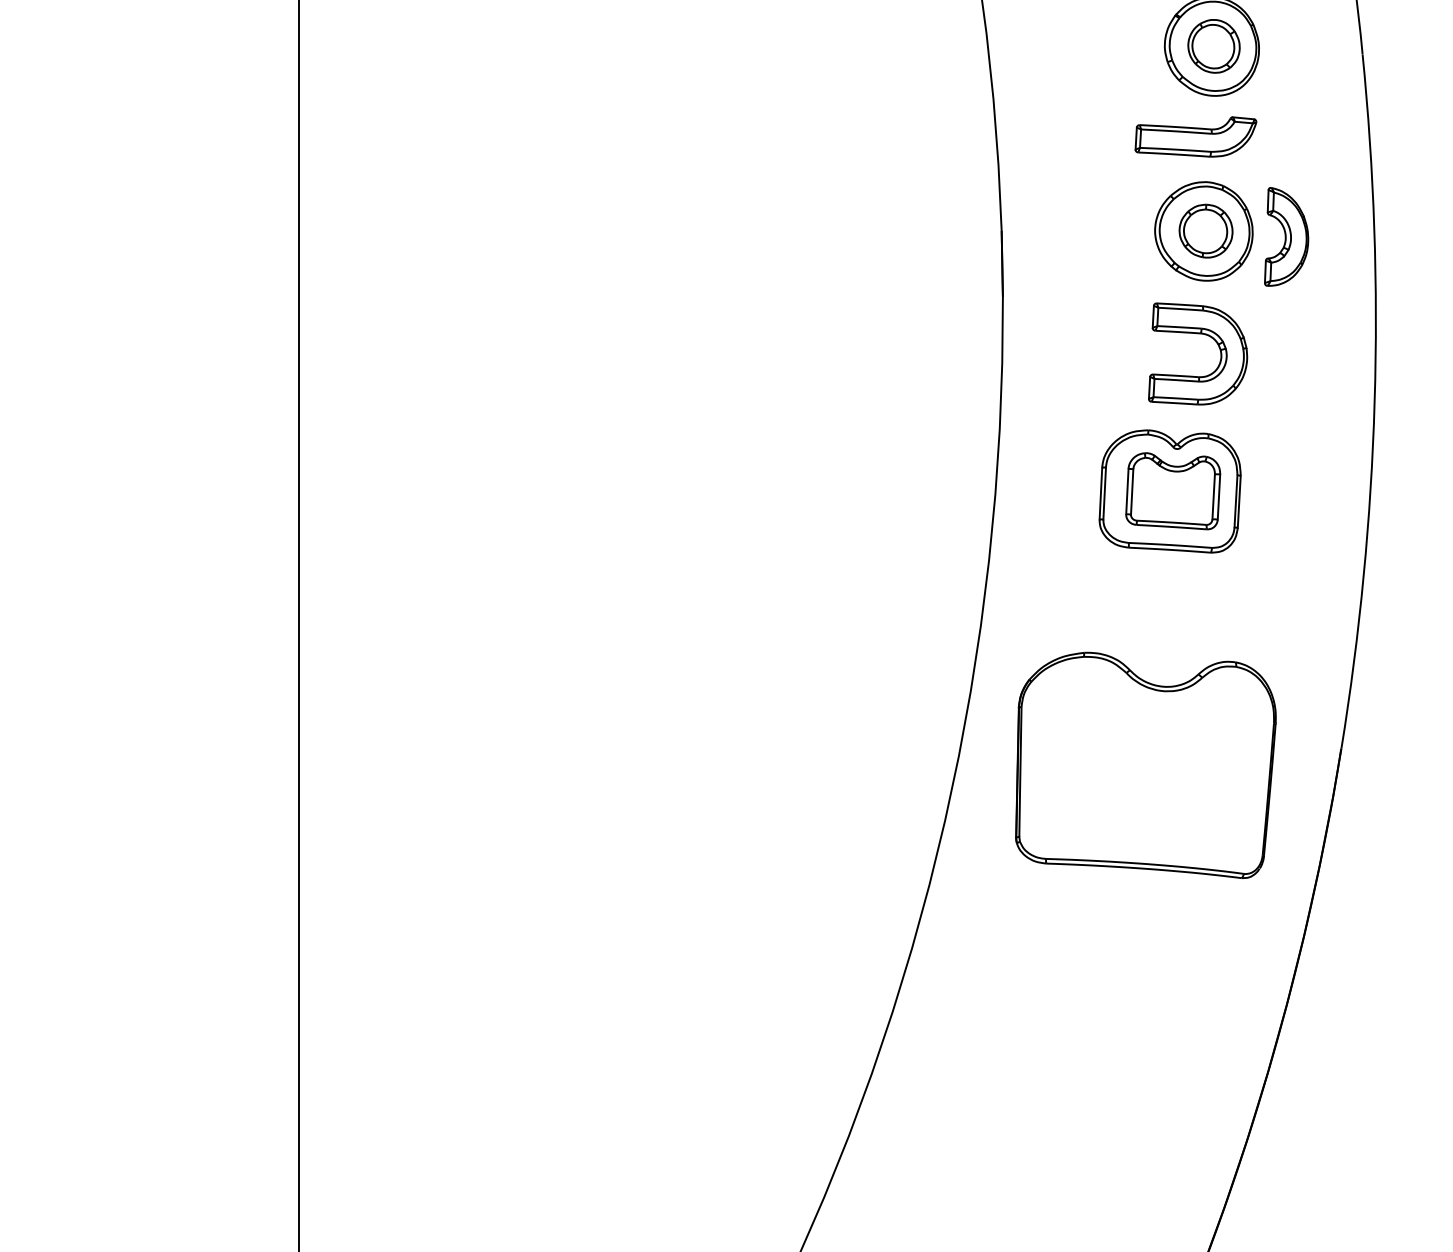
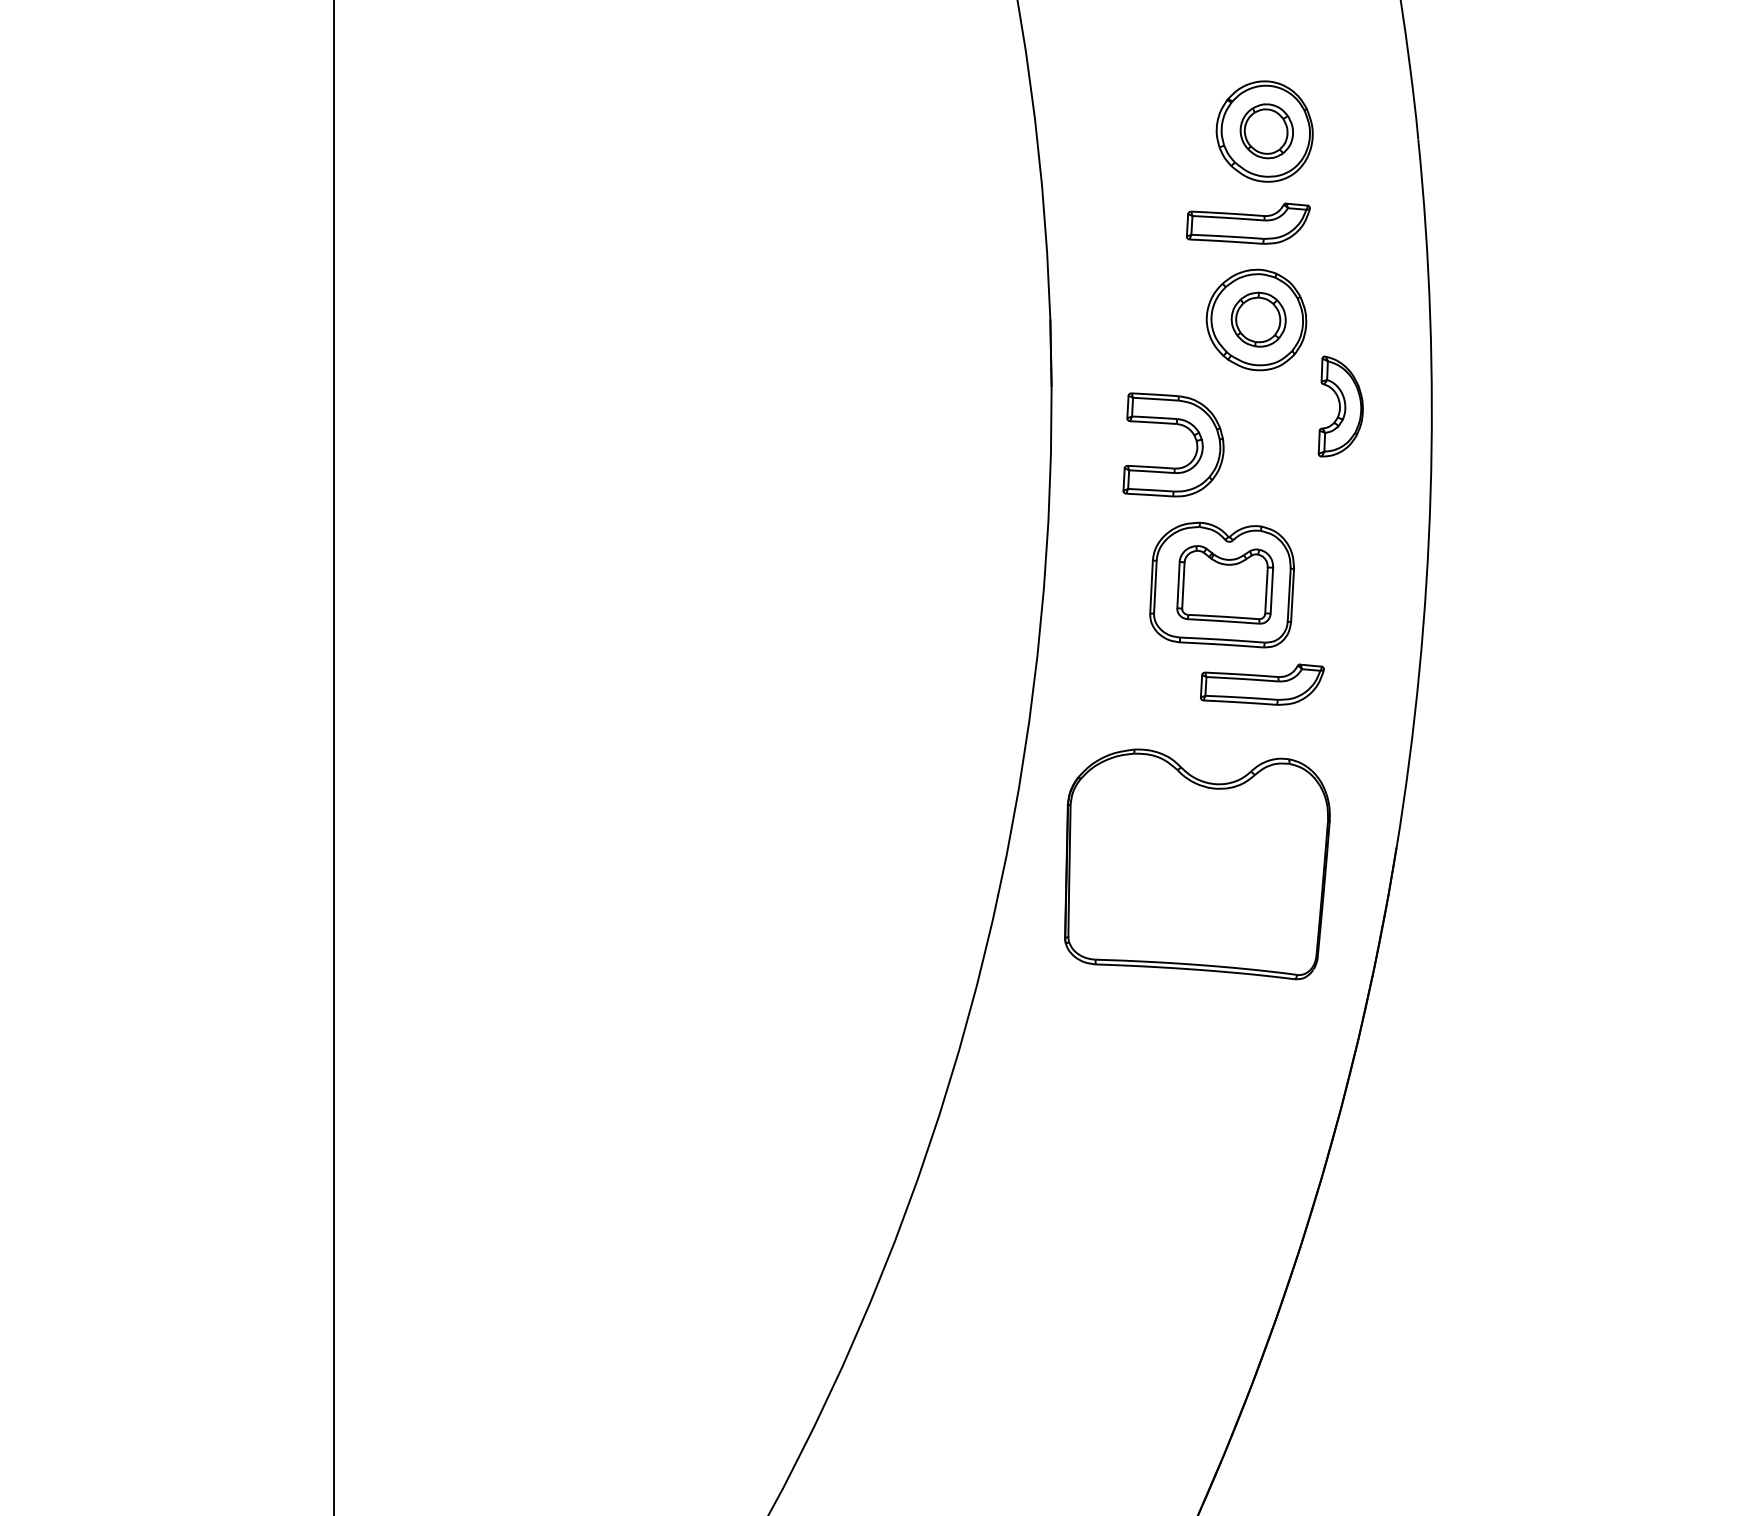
part: (1286, 236) -> (1340, 406), moved
part: (1201, 334) -> (1177, 425), moved
part: (1209, 588) -> (1262, 684), added

